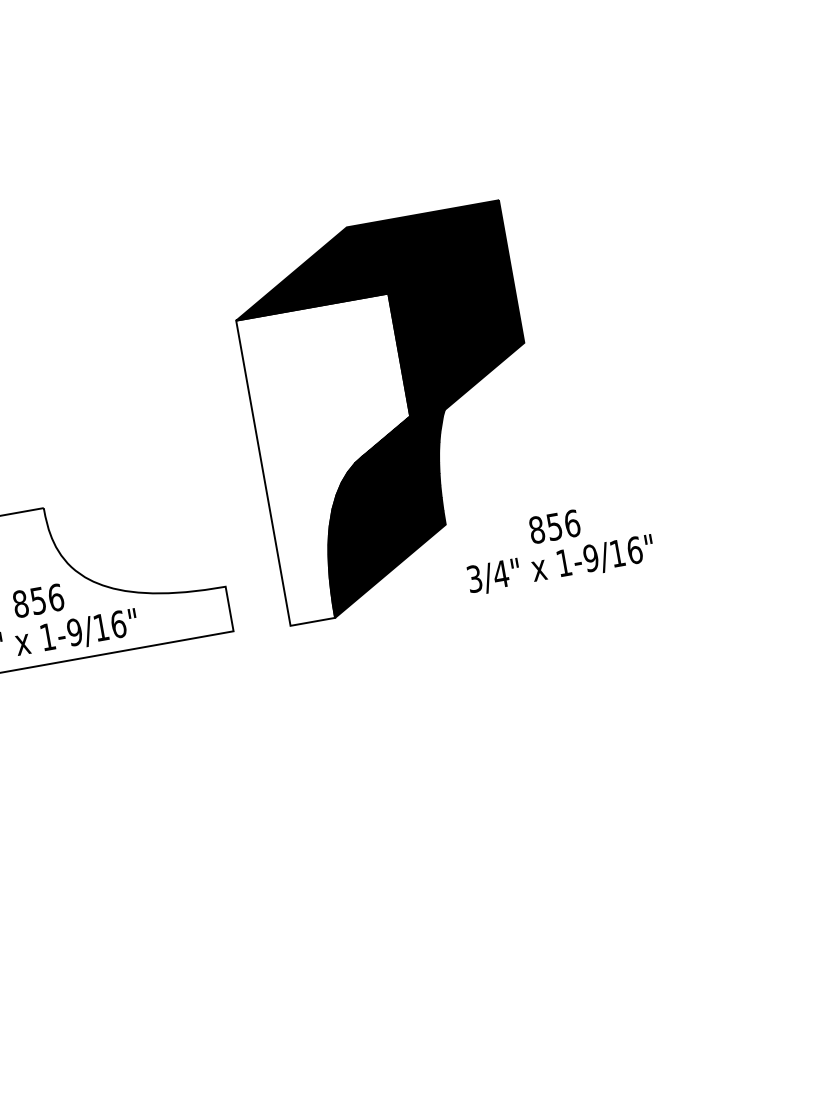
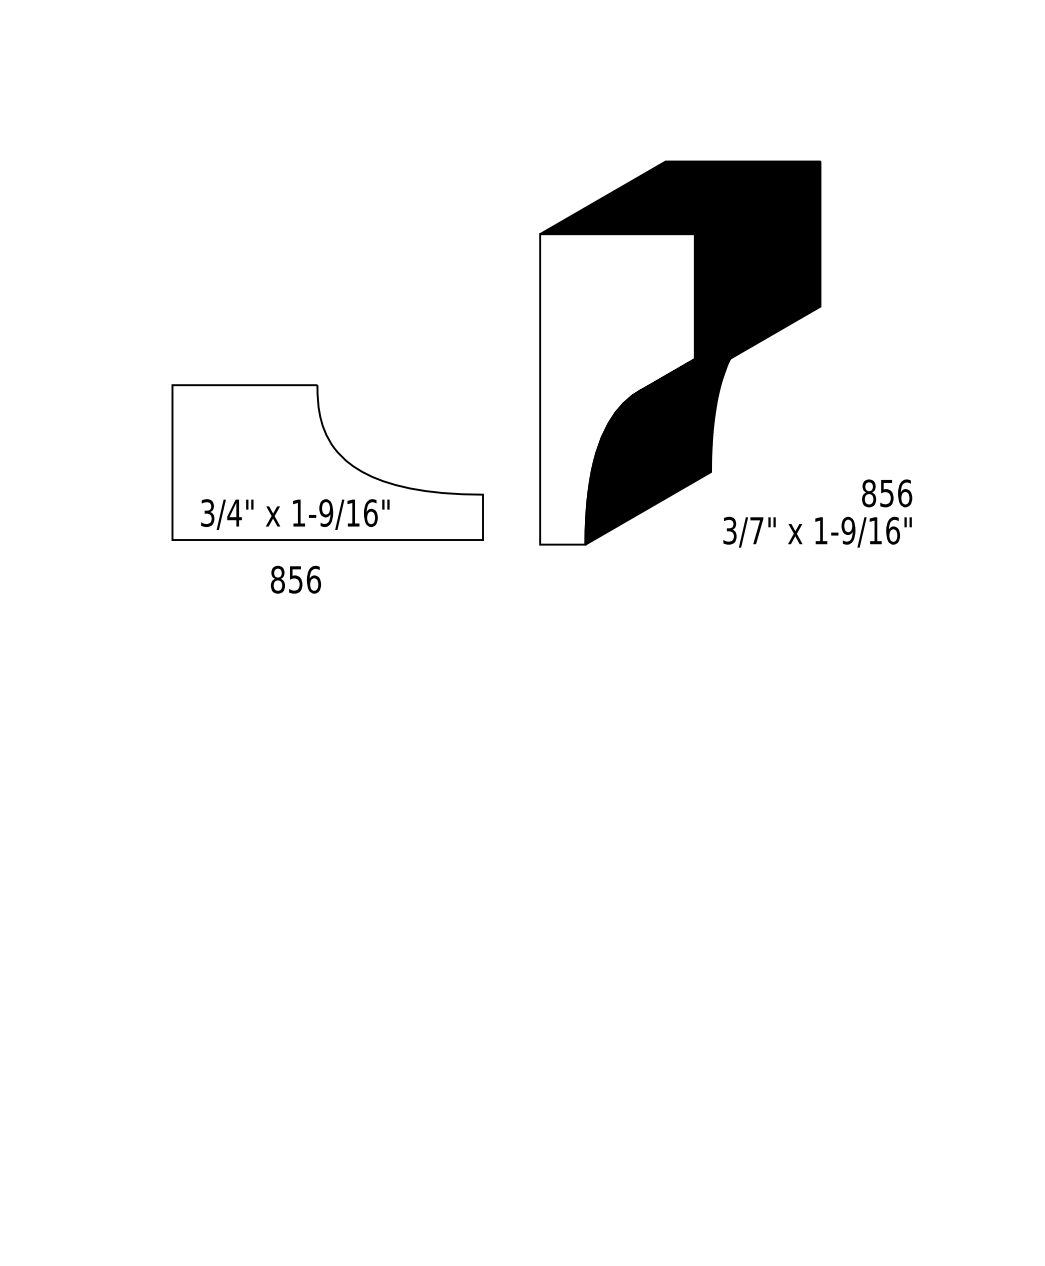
text: (555, 526) -> (887, 493), moved
text: (500, 574) -> (756, 530), 3/4" -> 3/7"
text: (38, 600) -> (295, 579), moved

